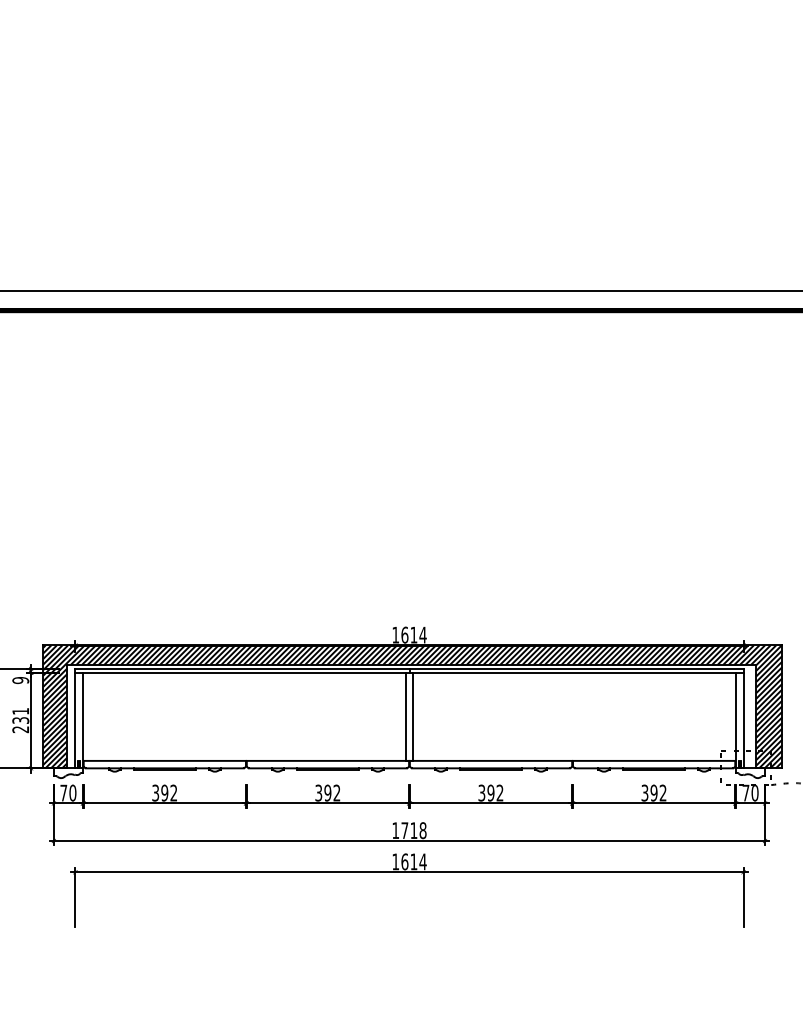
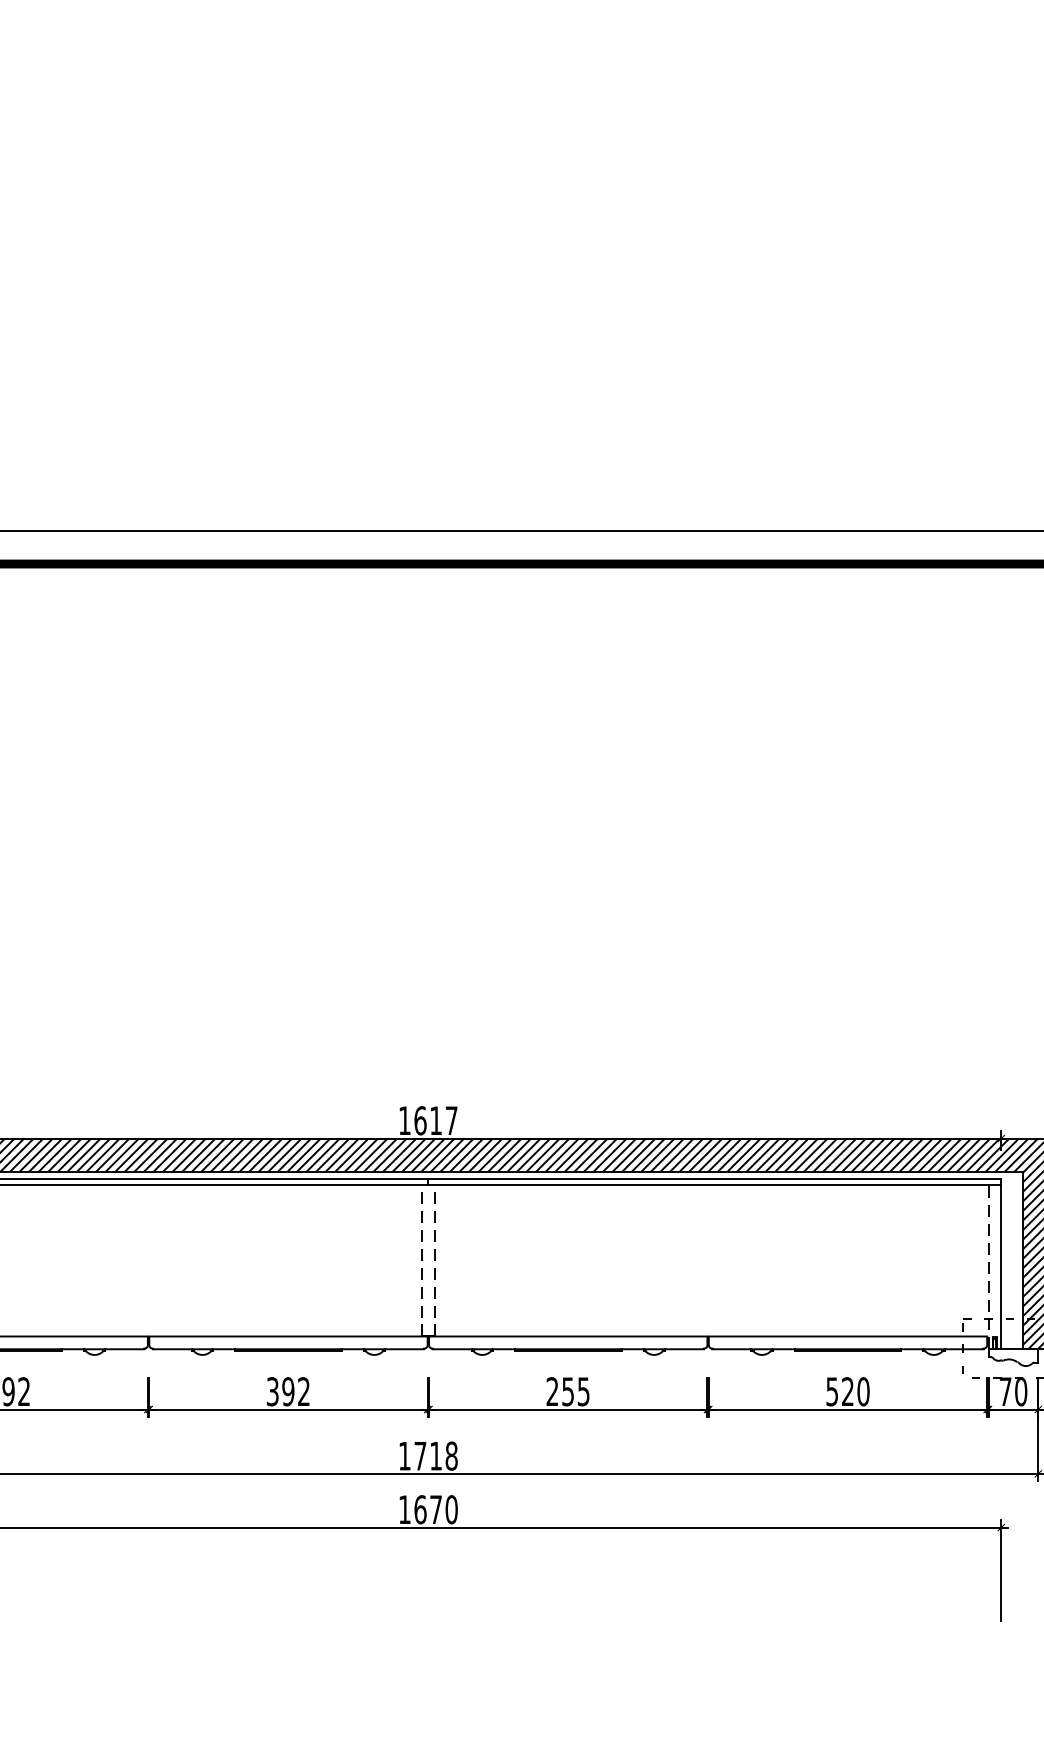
text: (422, 634) -> (450, 1119), 1614 -> 1617
line: (405, 716) -> (421, 1260), solid -> dashed
line: (413, 716) -> (435, 1260), solid -> dashed
line: (736, 720) -> (989, 1267), solid -> dashed
text: (490, 792) -> (567, 1390), 392 -> 255
text: (653, 792) -> (846, 1390), 392 -> 520
text: (418, 861) -> (443, 1509), 1614 -> 1670

